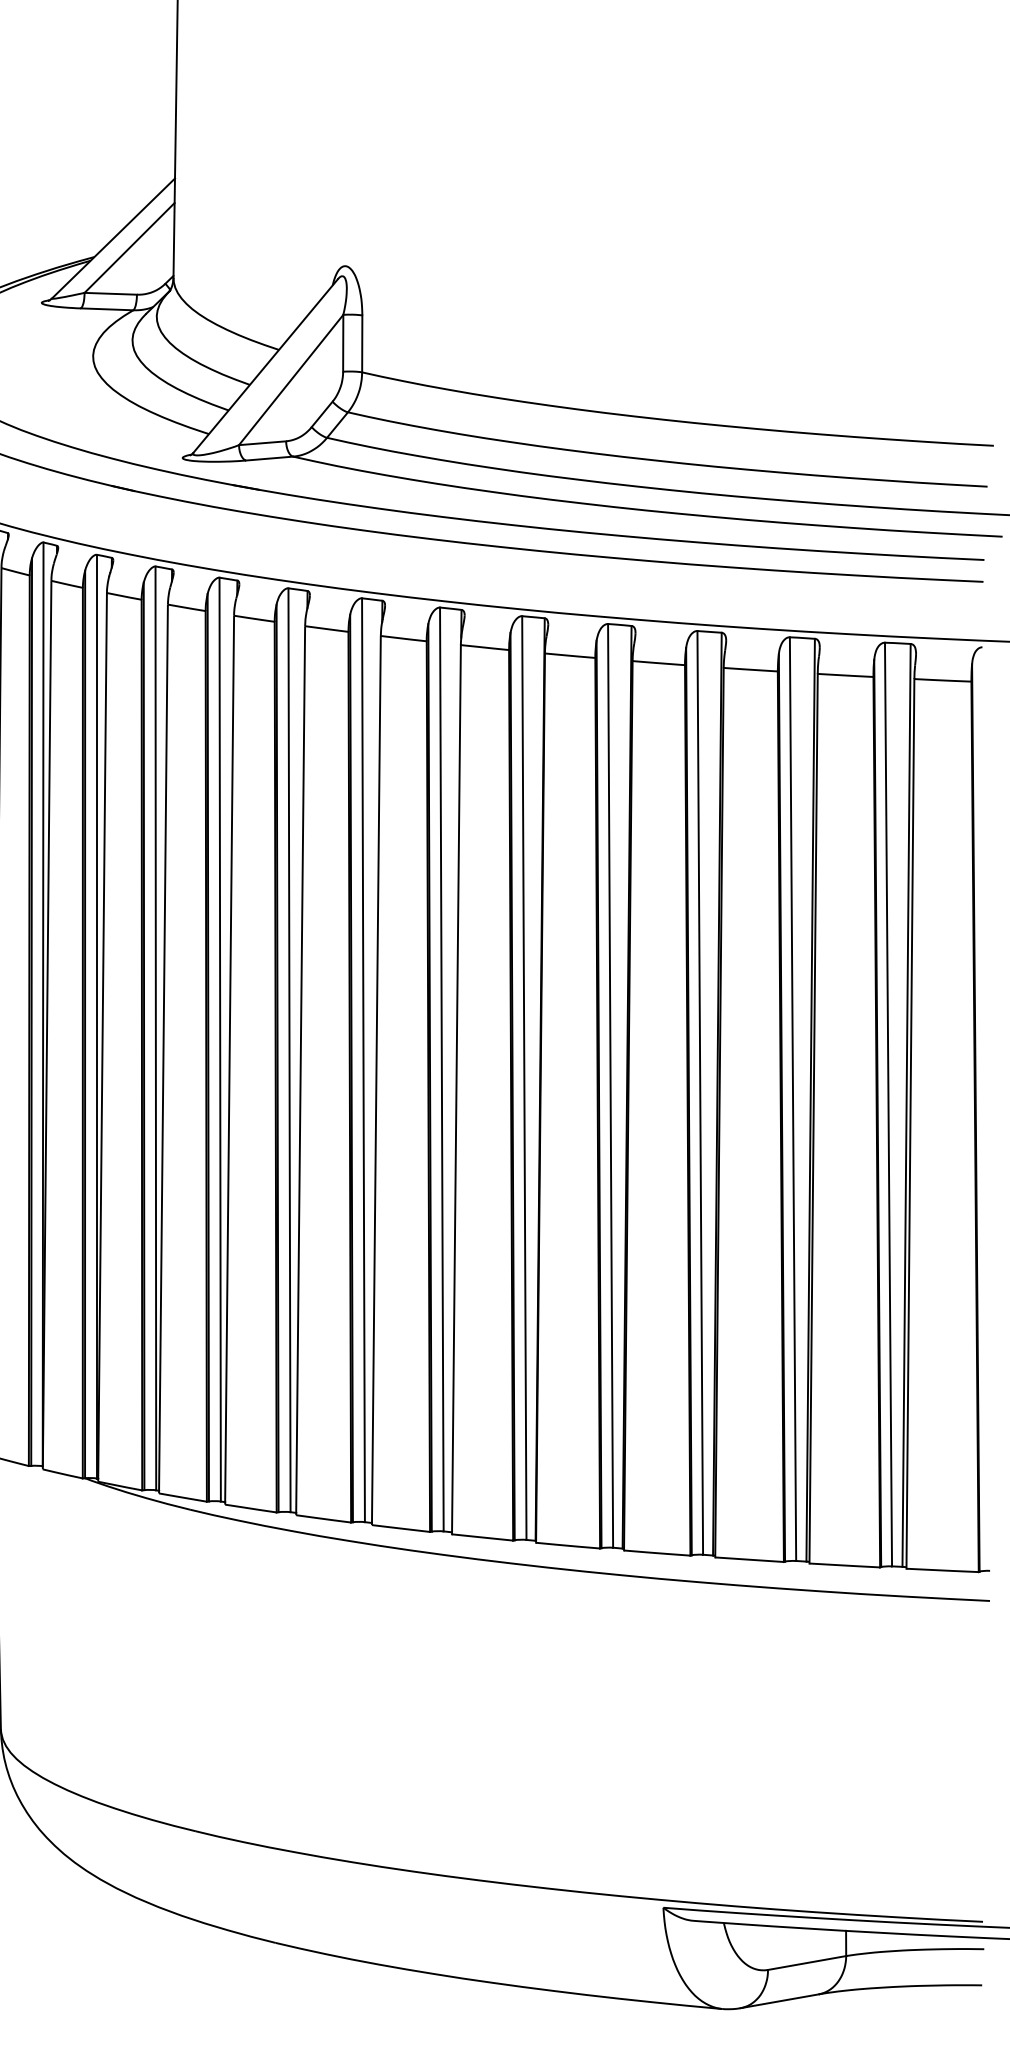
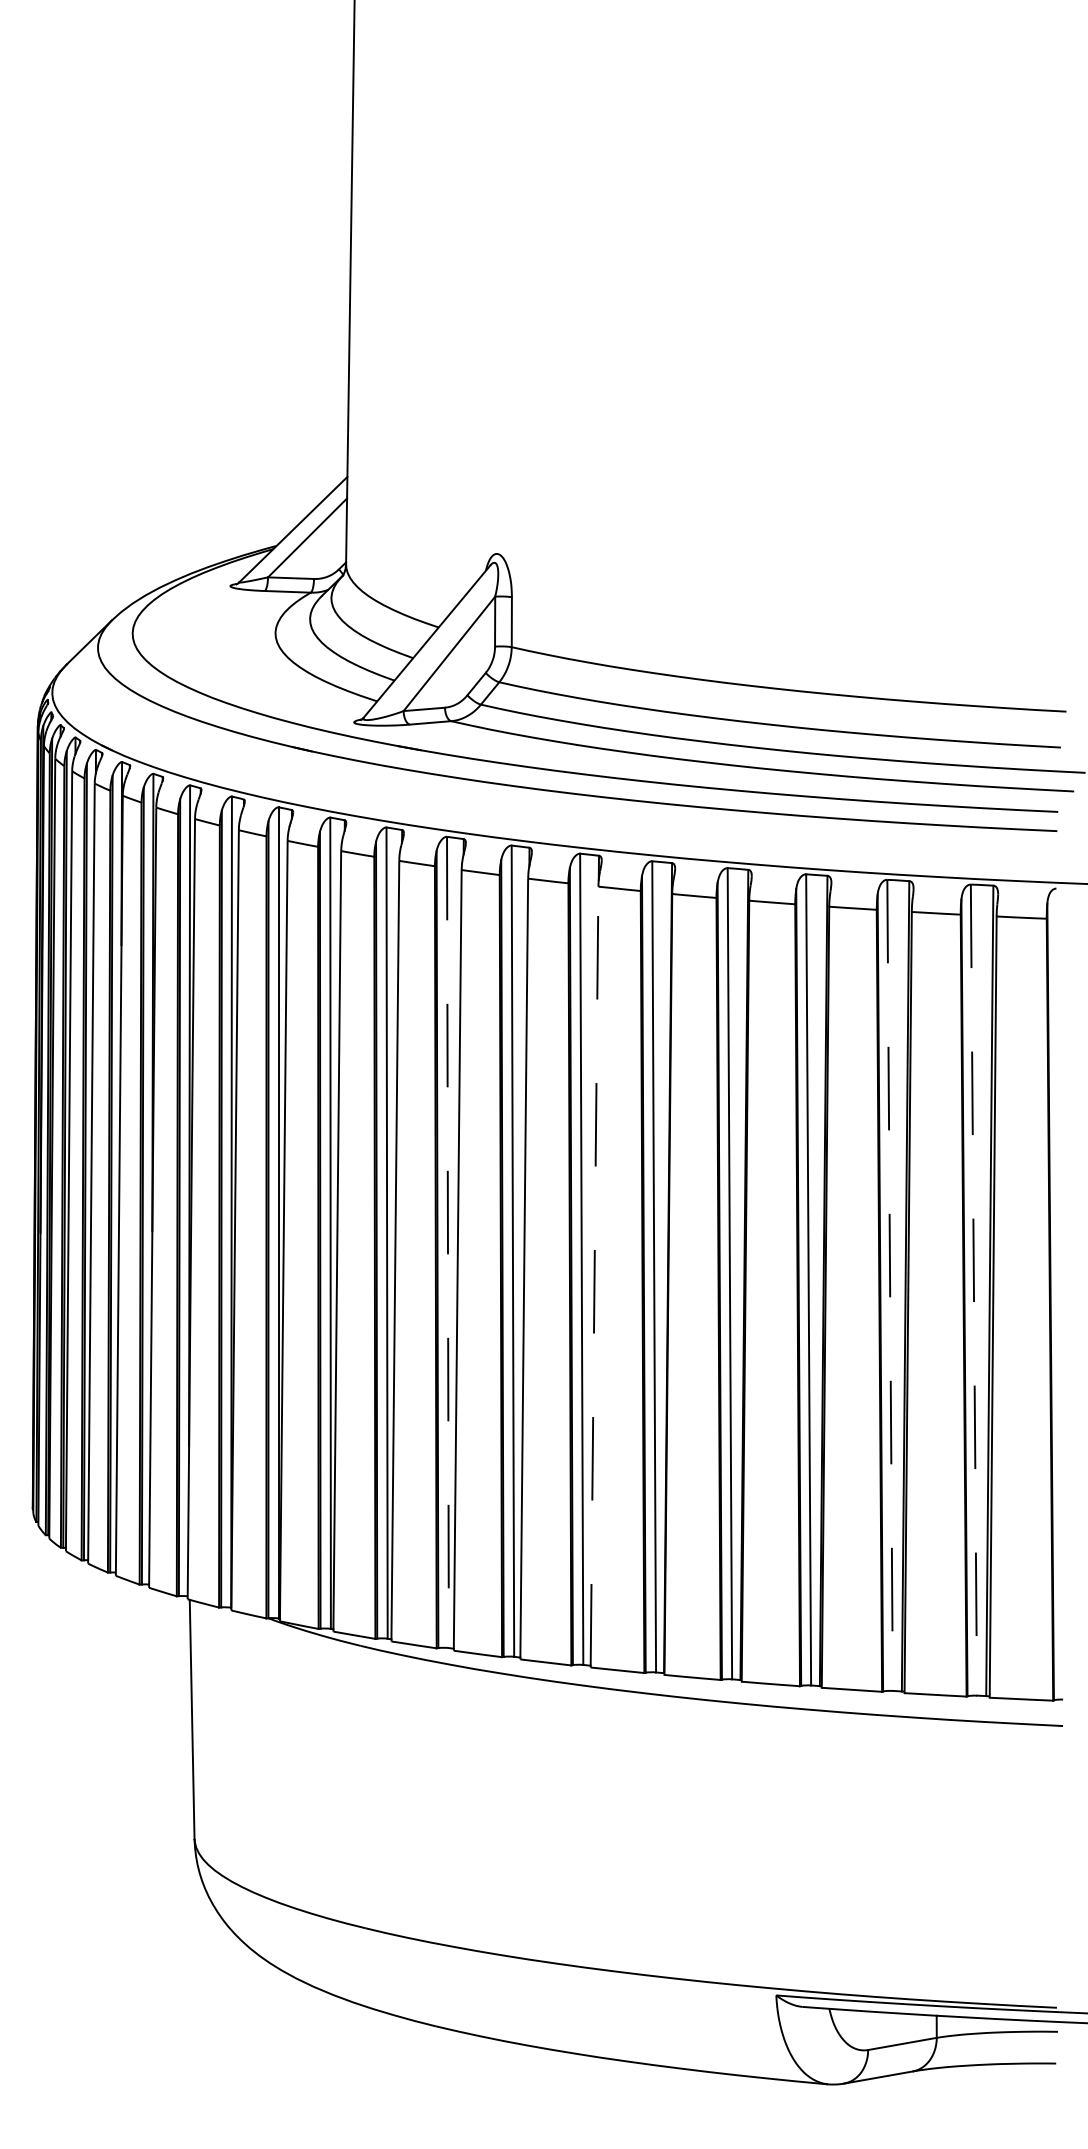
line: (288, 1050) -> (447, 1242), solid -> dashed
line: (456, 1089) -> (594, 1276), solid -> dashed
line: (793, 1099) -> (890, 1285), solid -> dashed
line: (888, 1104) -> (973, 1290), solid -> dashed

